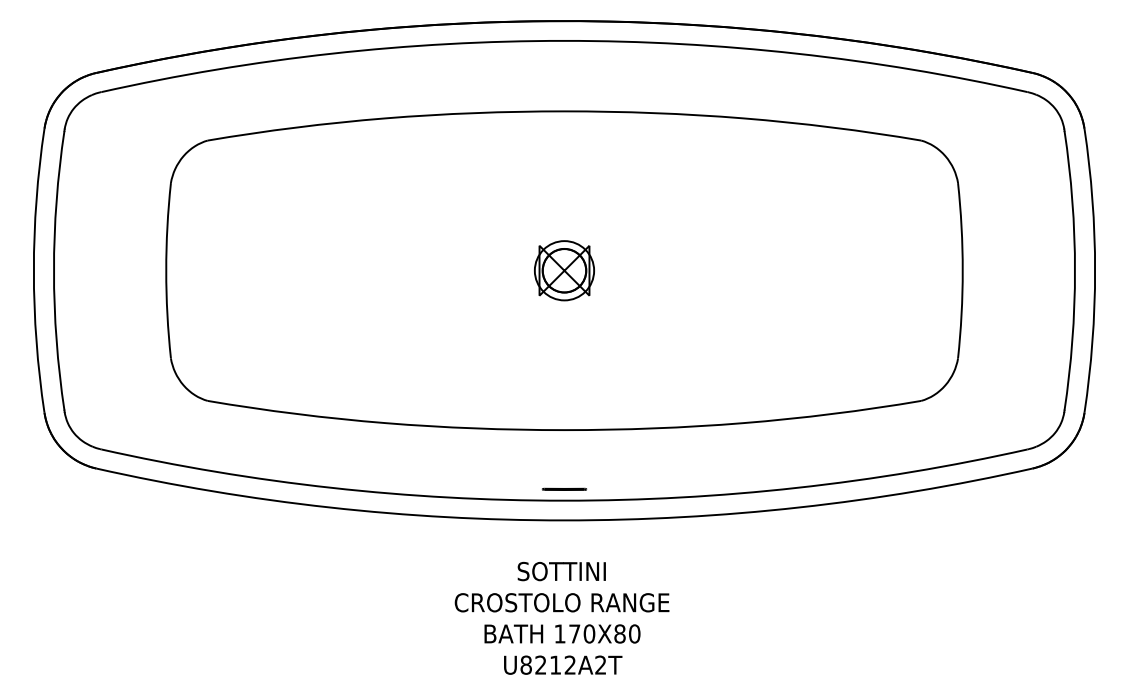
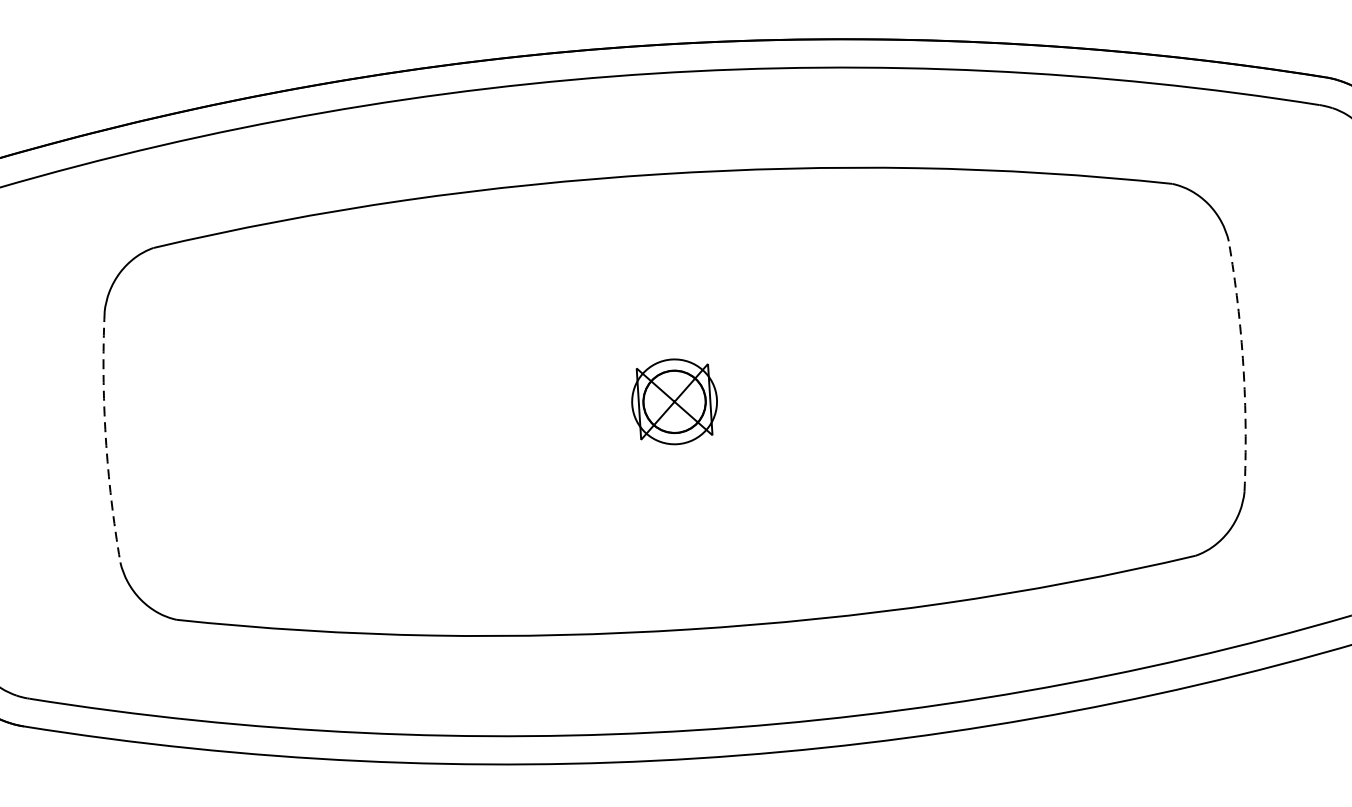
arc: (166, 270) -> (106, 437), solid -> dashed
arc: (962, 270) -> (1242, 365), solid -> dashed
line: (564, 488) -> (694, 712), removed

